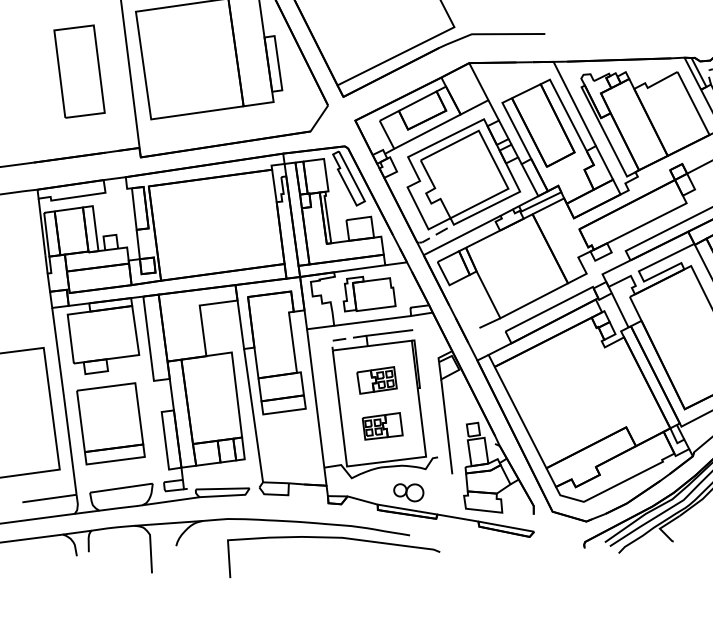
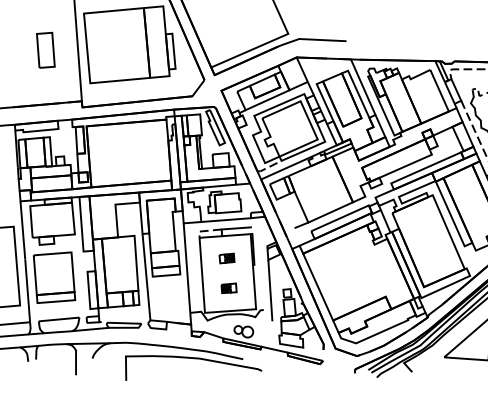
part: (79, 72) -> (45, 50), size x0.6
part: (376, 380) -> (226, 258), size x0.6
part: (381, 426) -> (228, 288), size x0.6

